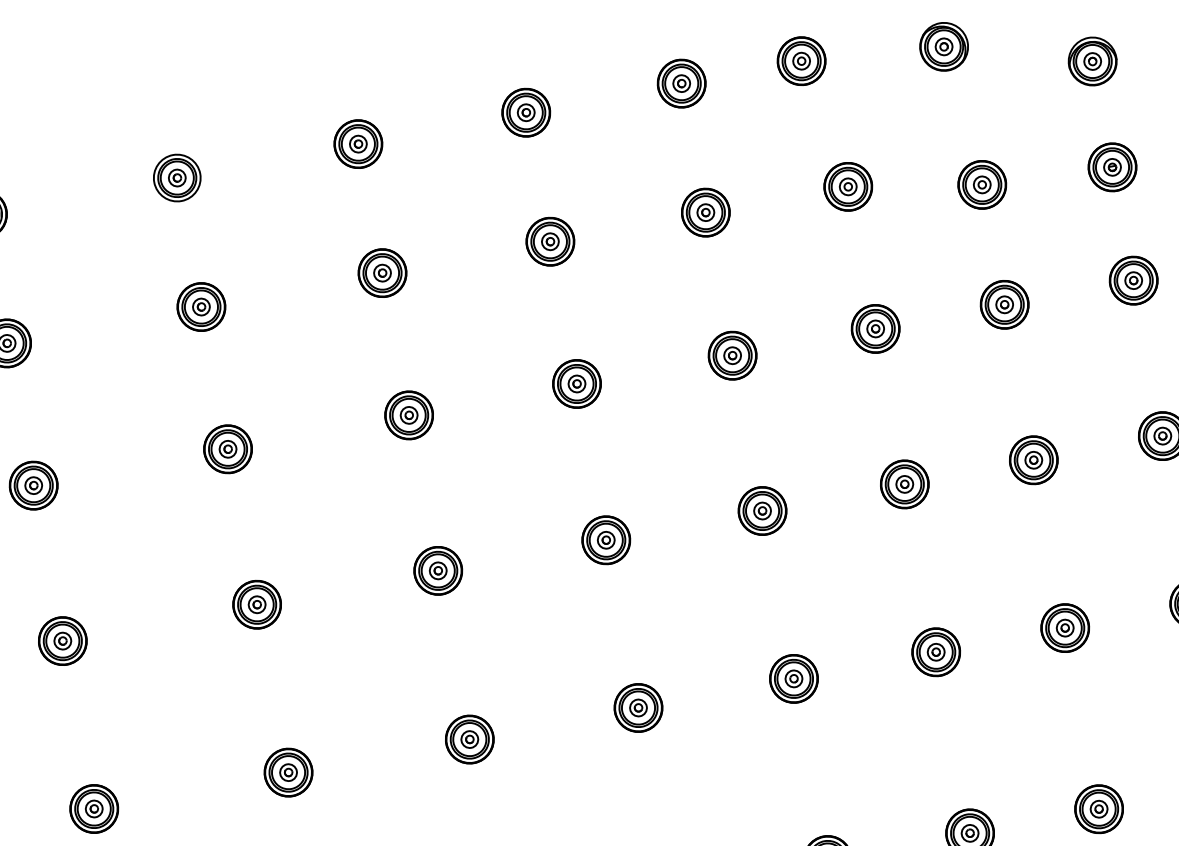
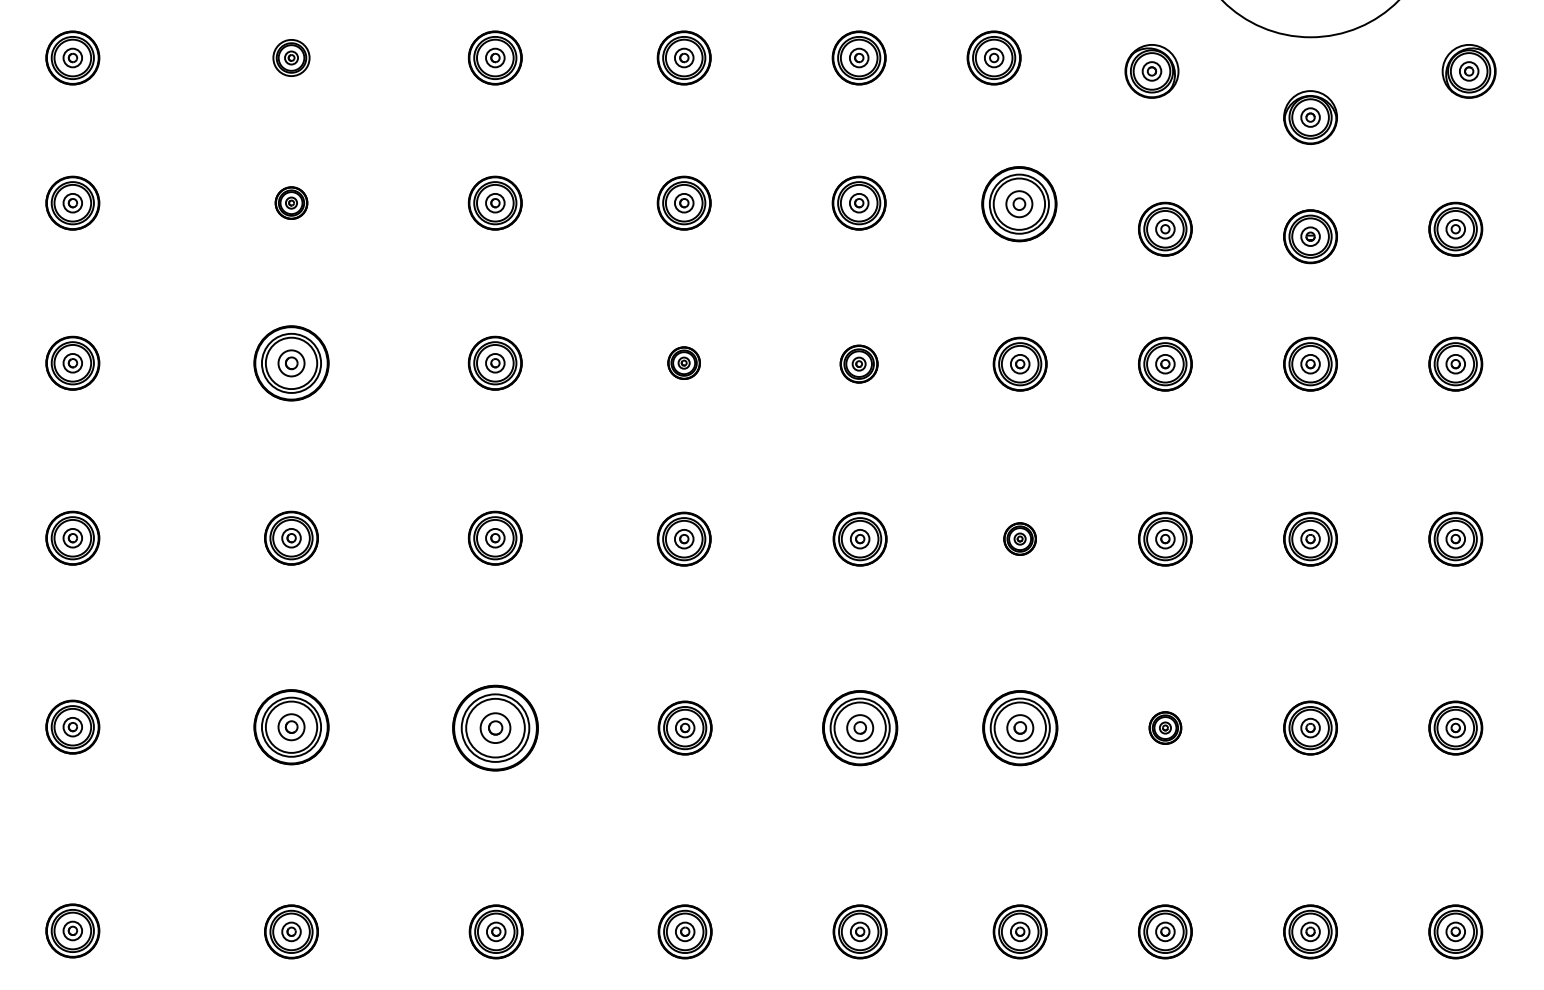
part: (177, 177) -> (291, 57), size x0.7
part: (847, 186) -> (1018, 203), size x1.4
part: (201, 306) -> (291, 202), size x0.6
part: (731, 355) -> (858, 363), size x0.7
part: (576, 383) -> (683, 362), size x0.6
part: (227, 448) -> (291, 362), size x1.4
part: (904, 483) -> (1019, 538), size x0.6
part: (1065, 627) -> (1165, 727), size x0.6
part: (935, 651) -> (1019, 727), size x1.4
part: (793, 678) -> (859, 727), size x1.4
part: (468, 739) -> (494, 727), size x1.6
part: (288, 772) -> (291, 726), size x1.4

